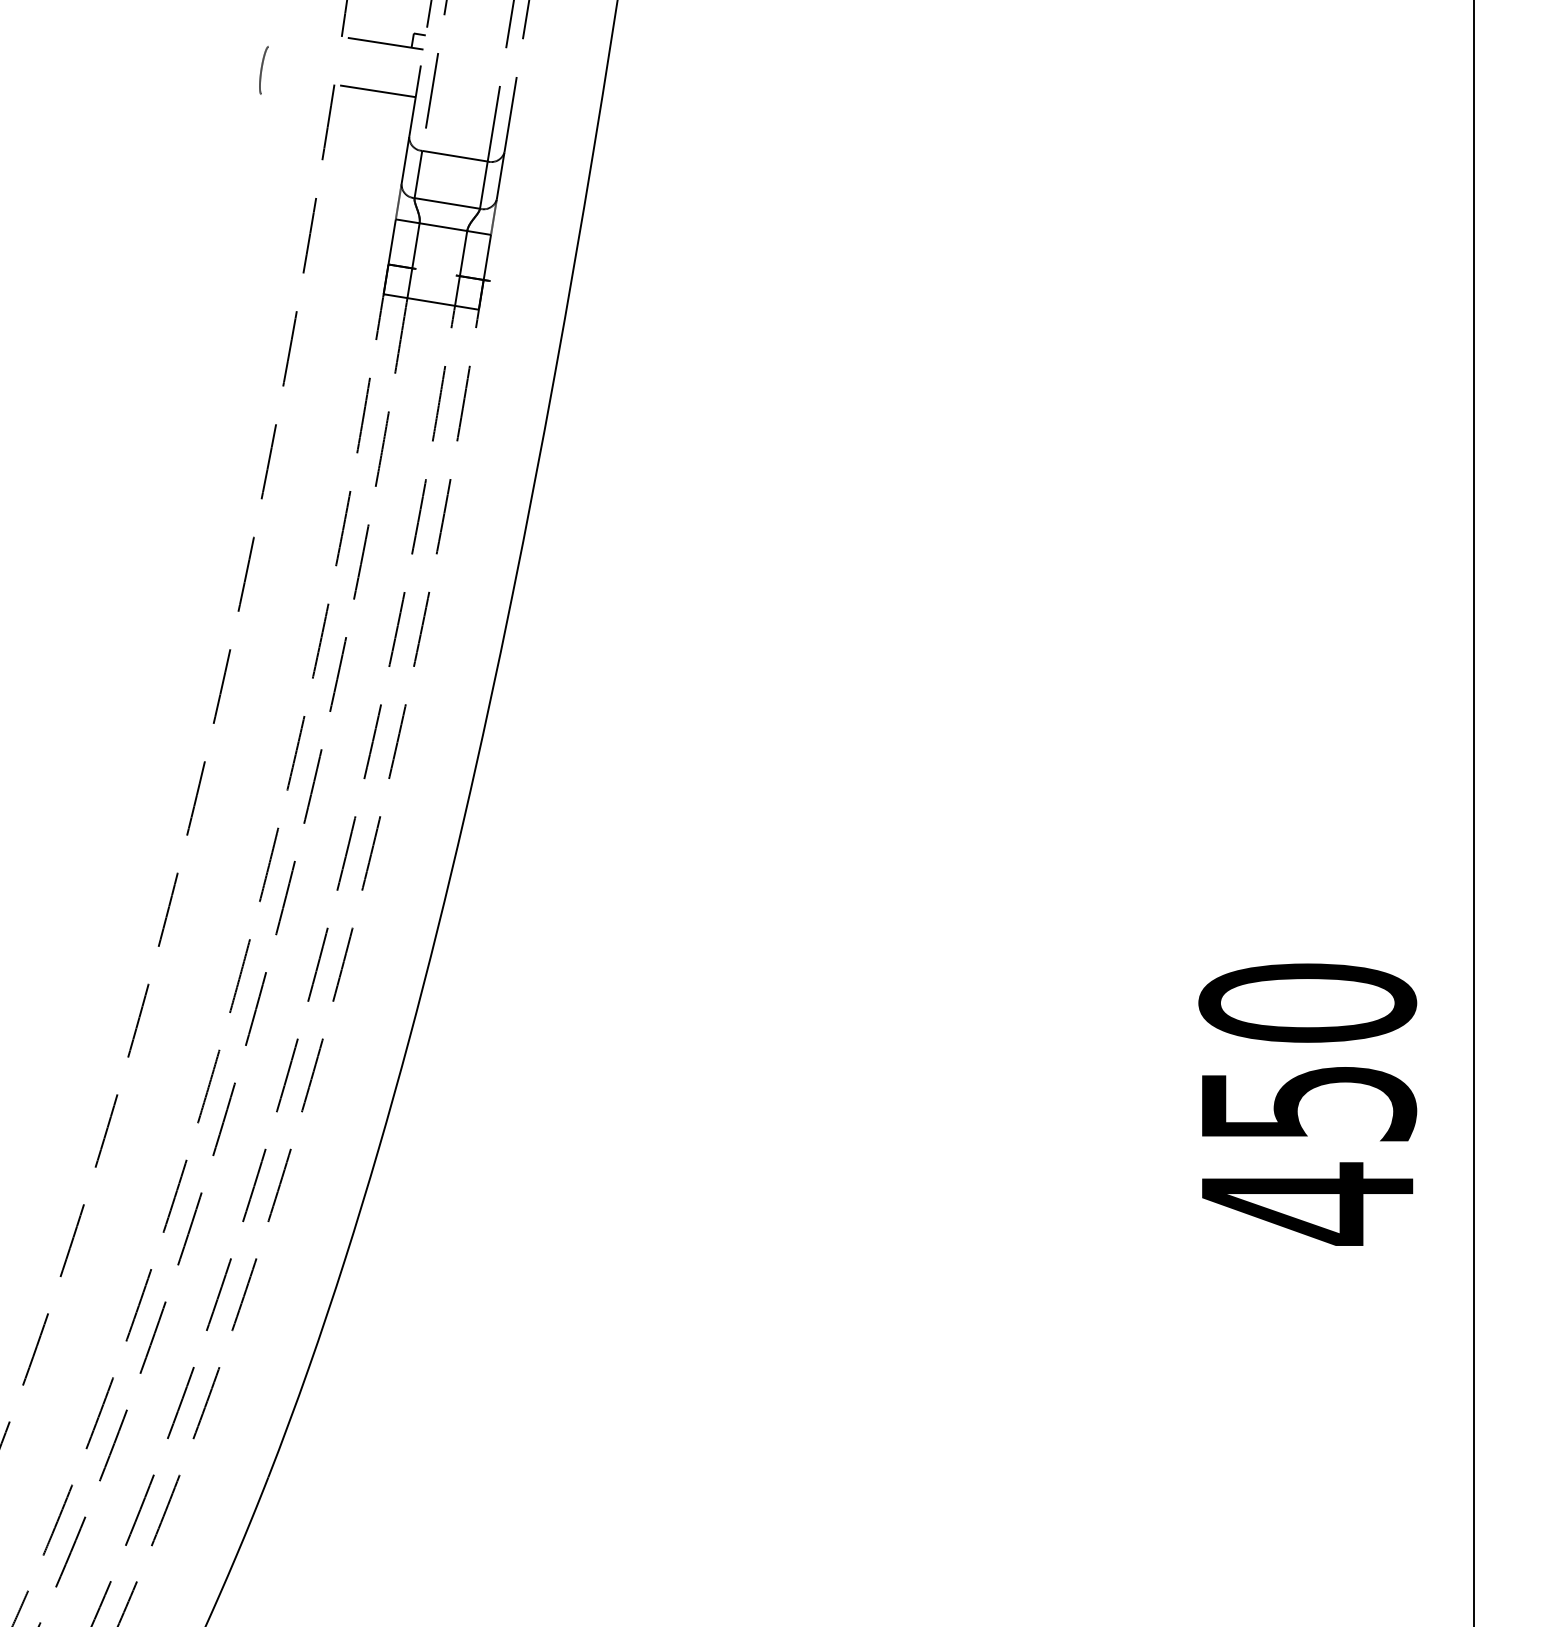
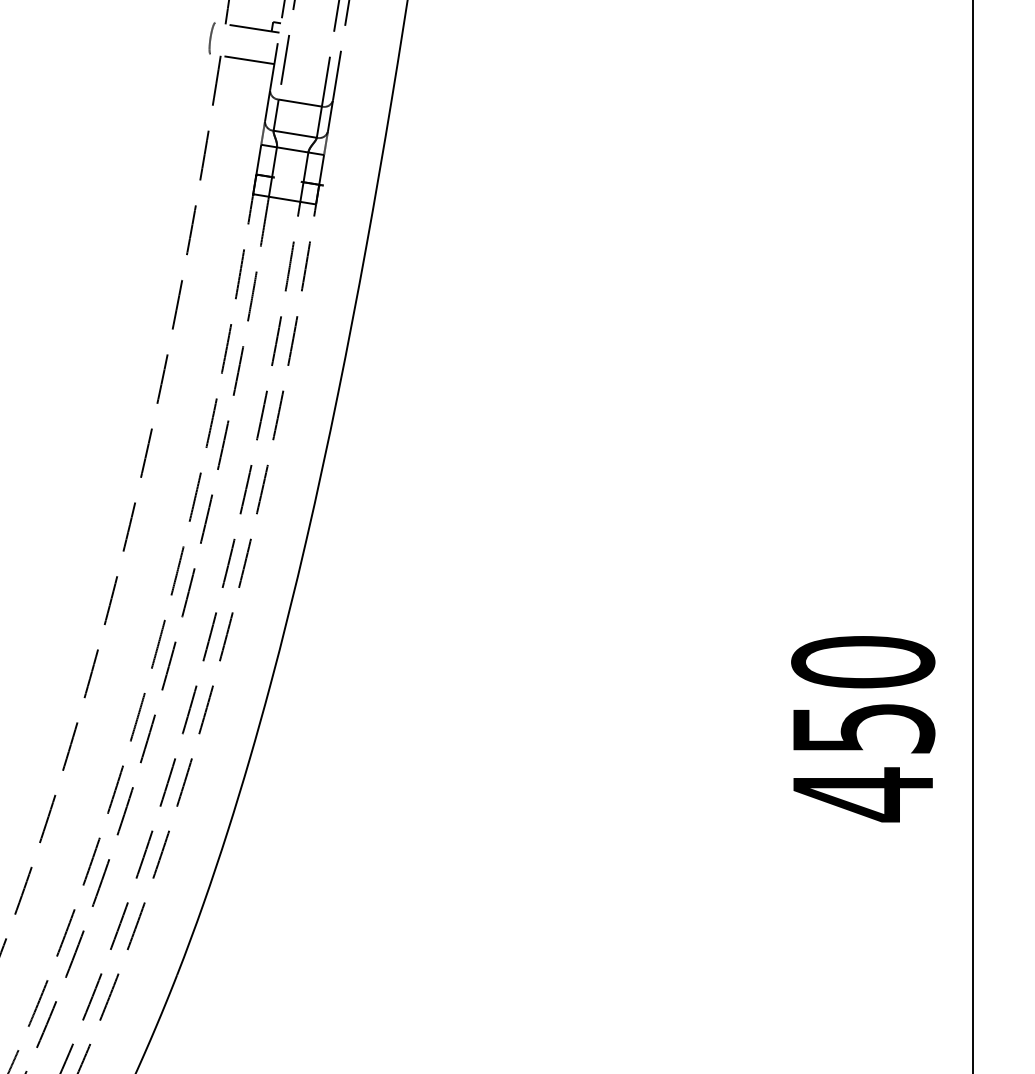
curve: (262, 70) -> (211, 38), moved

